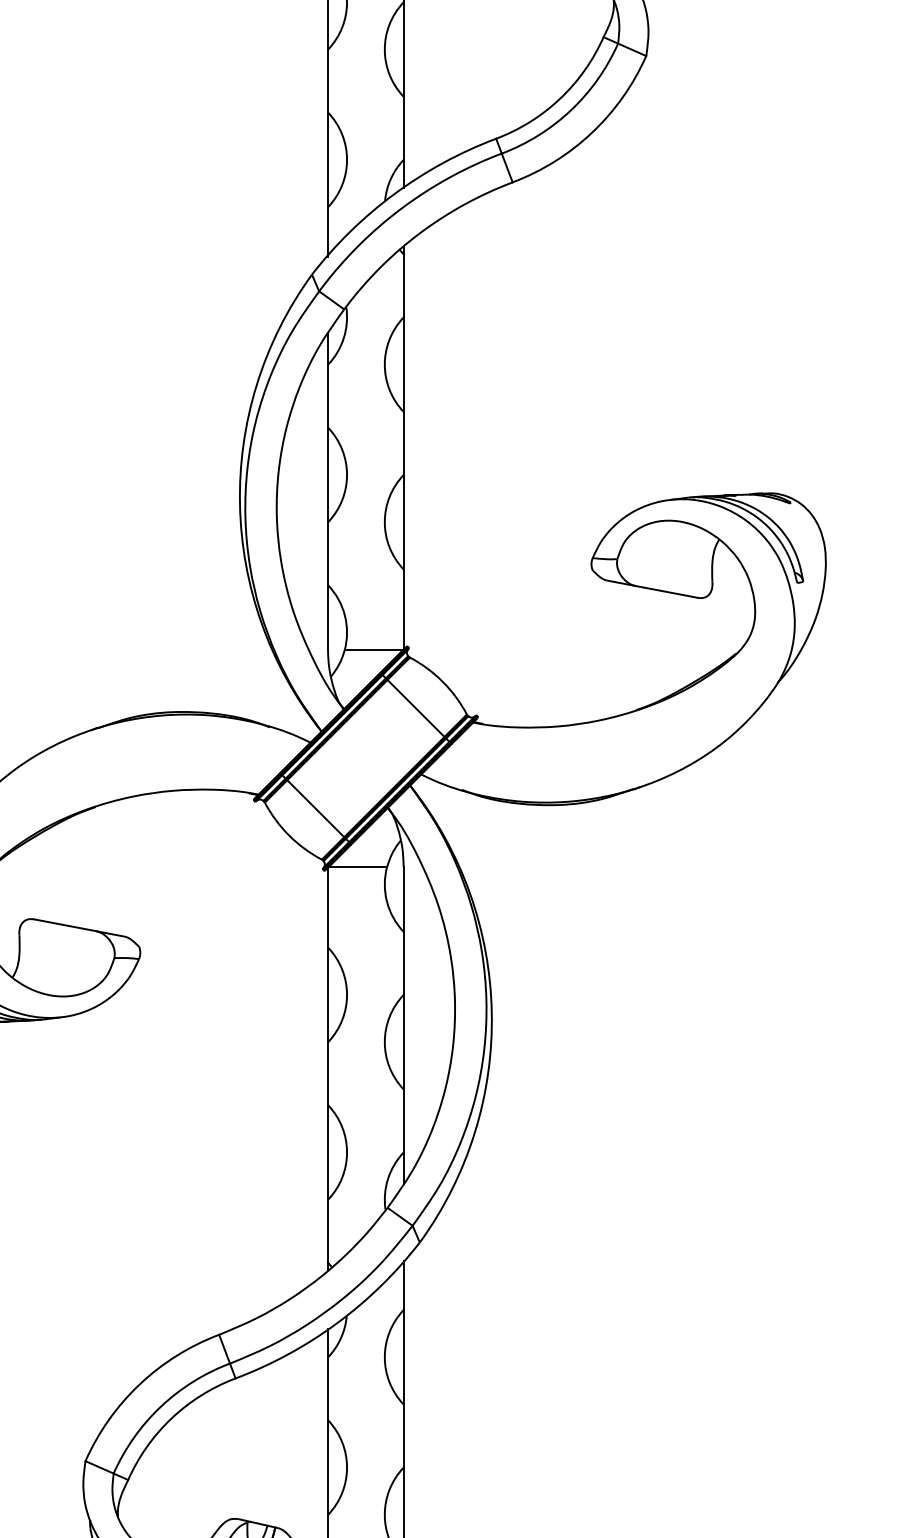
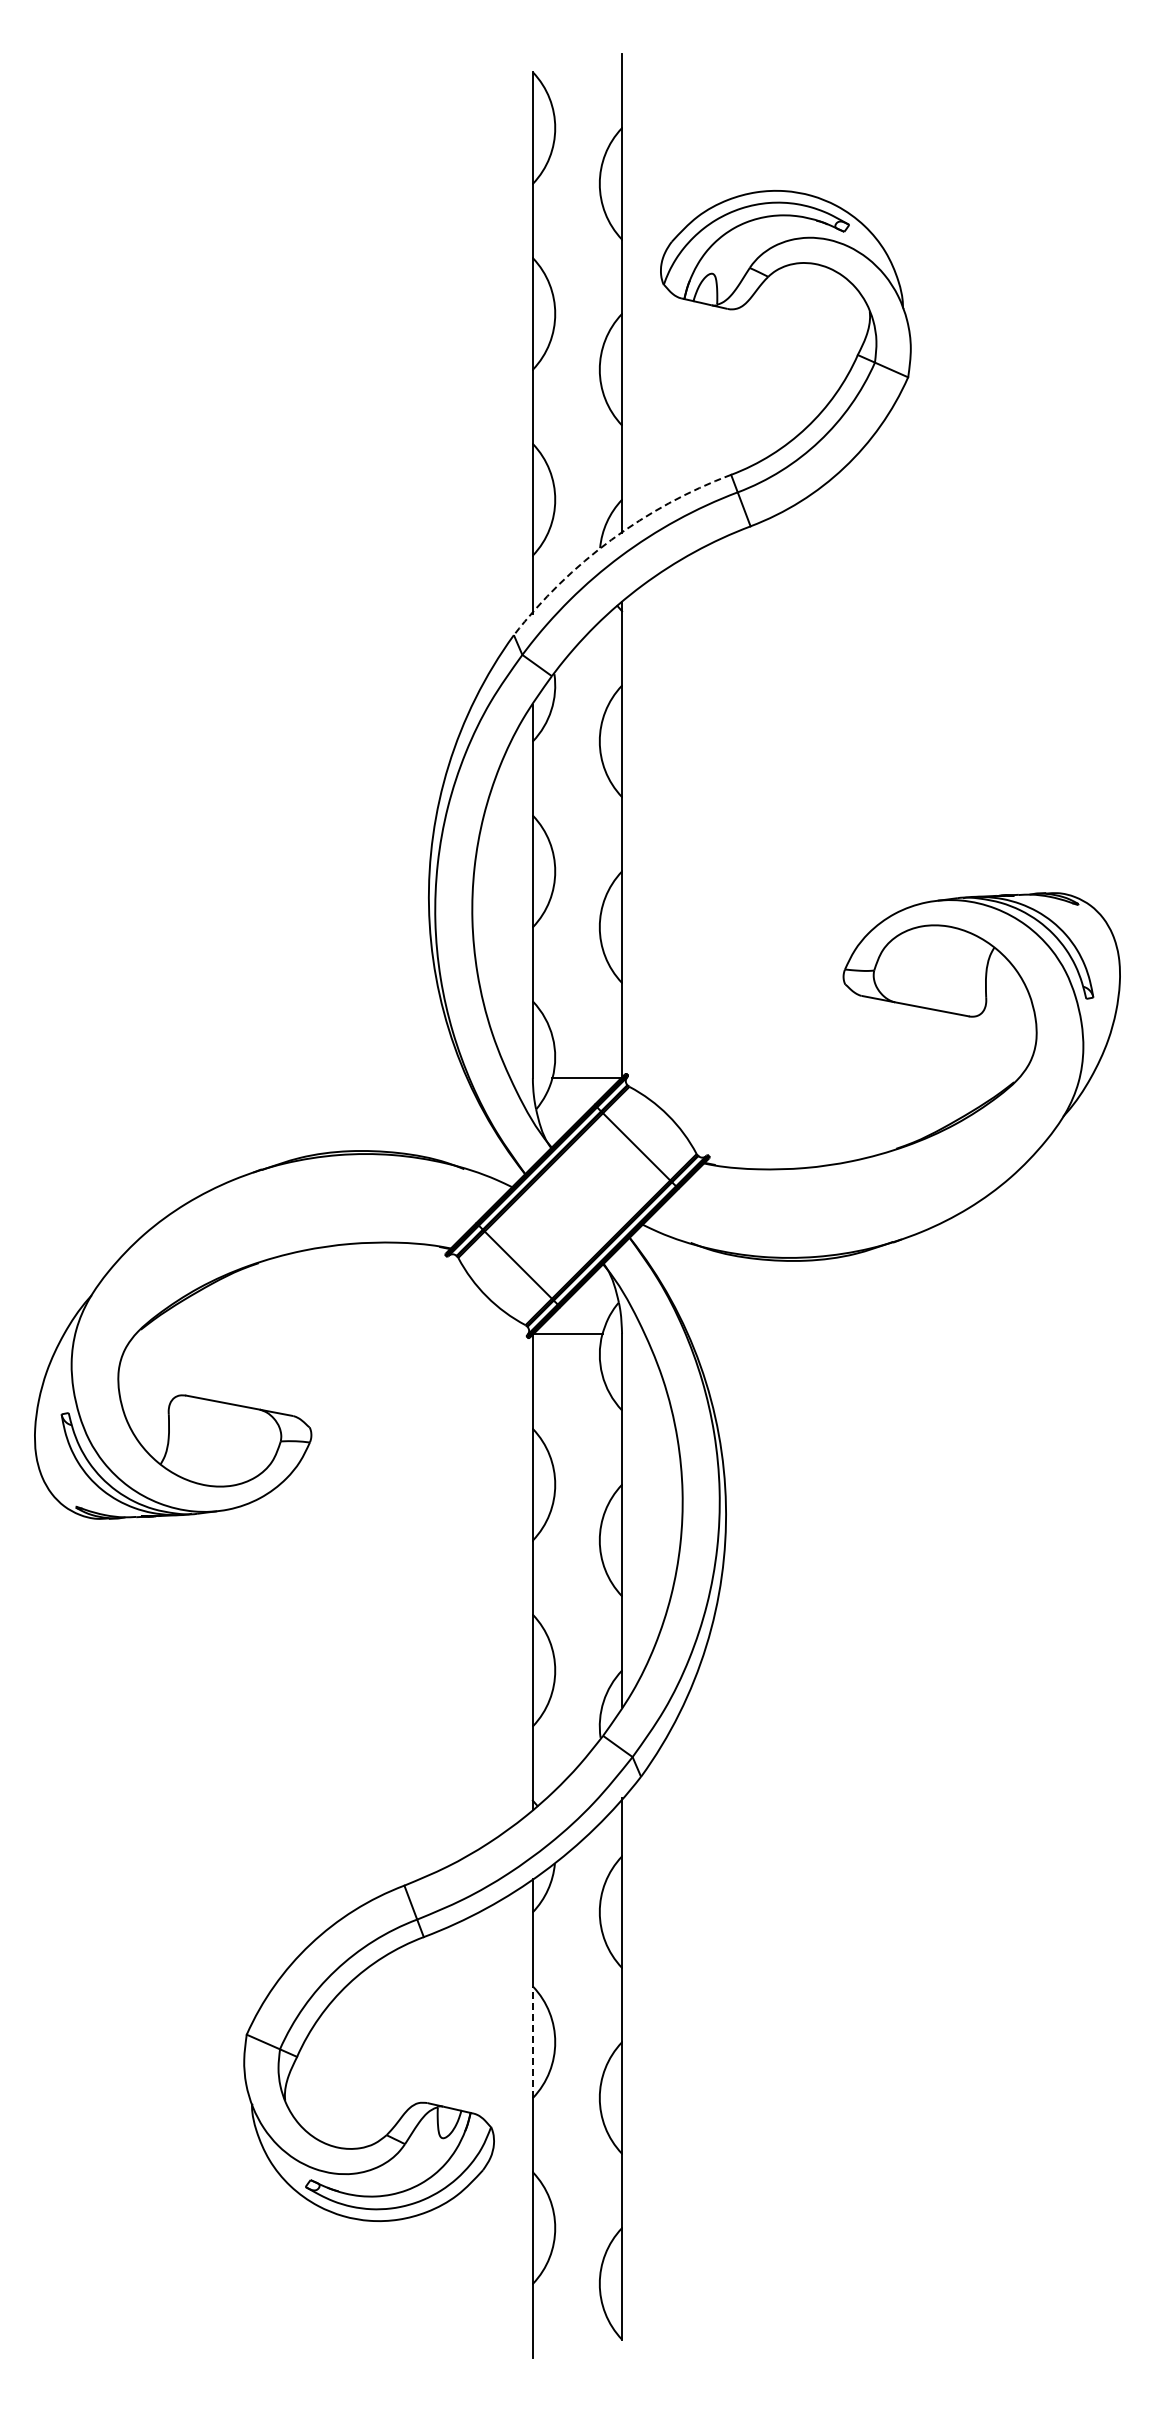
arc: (394, 193) -> (611, 539), solid -> dashed
line: (327, 1467) -> (532, 2042), solid -> dashed

